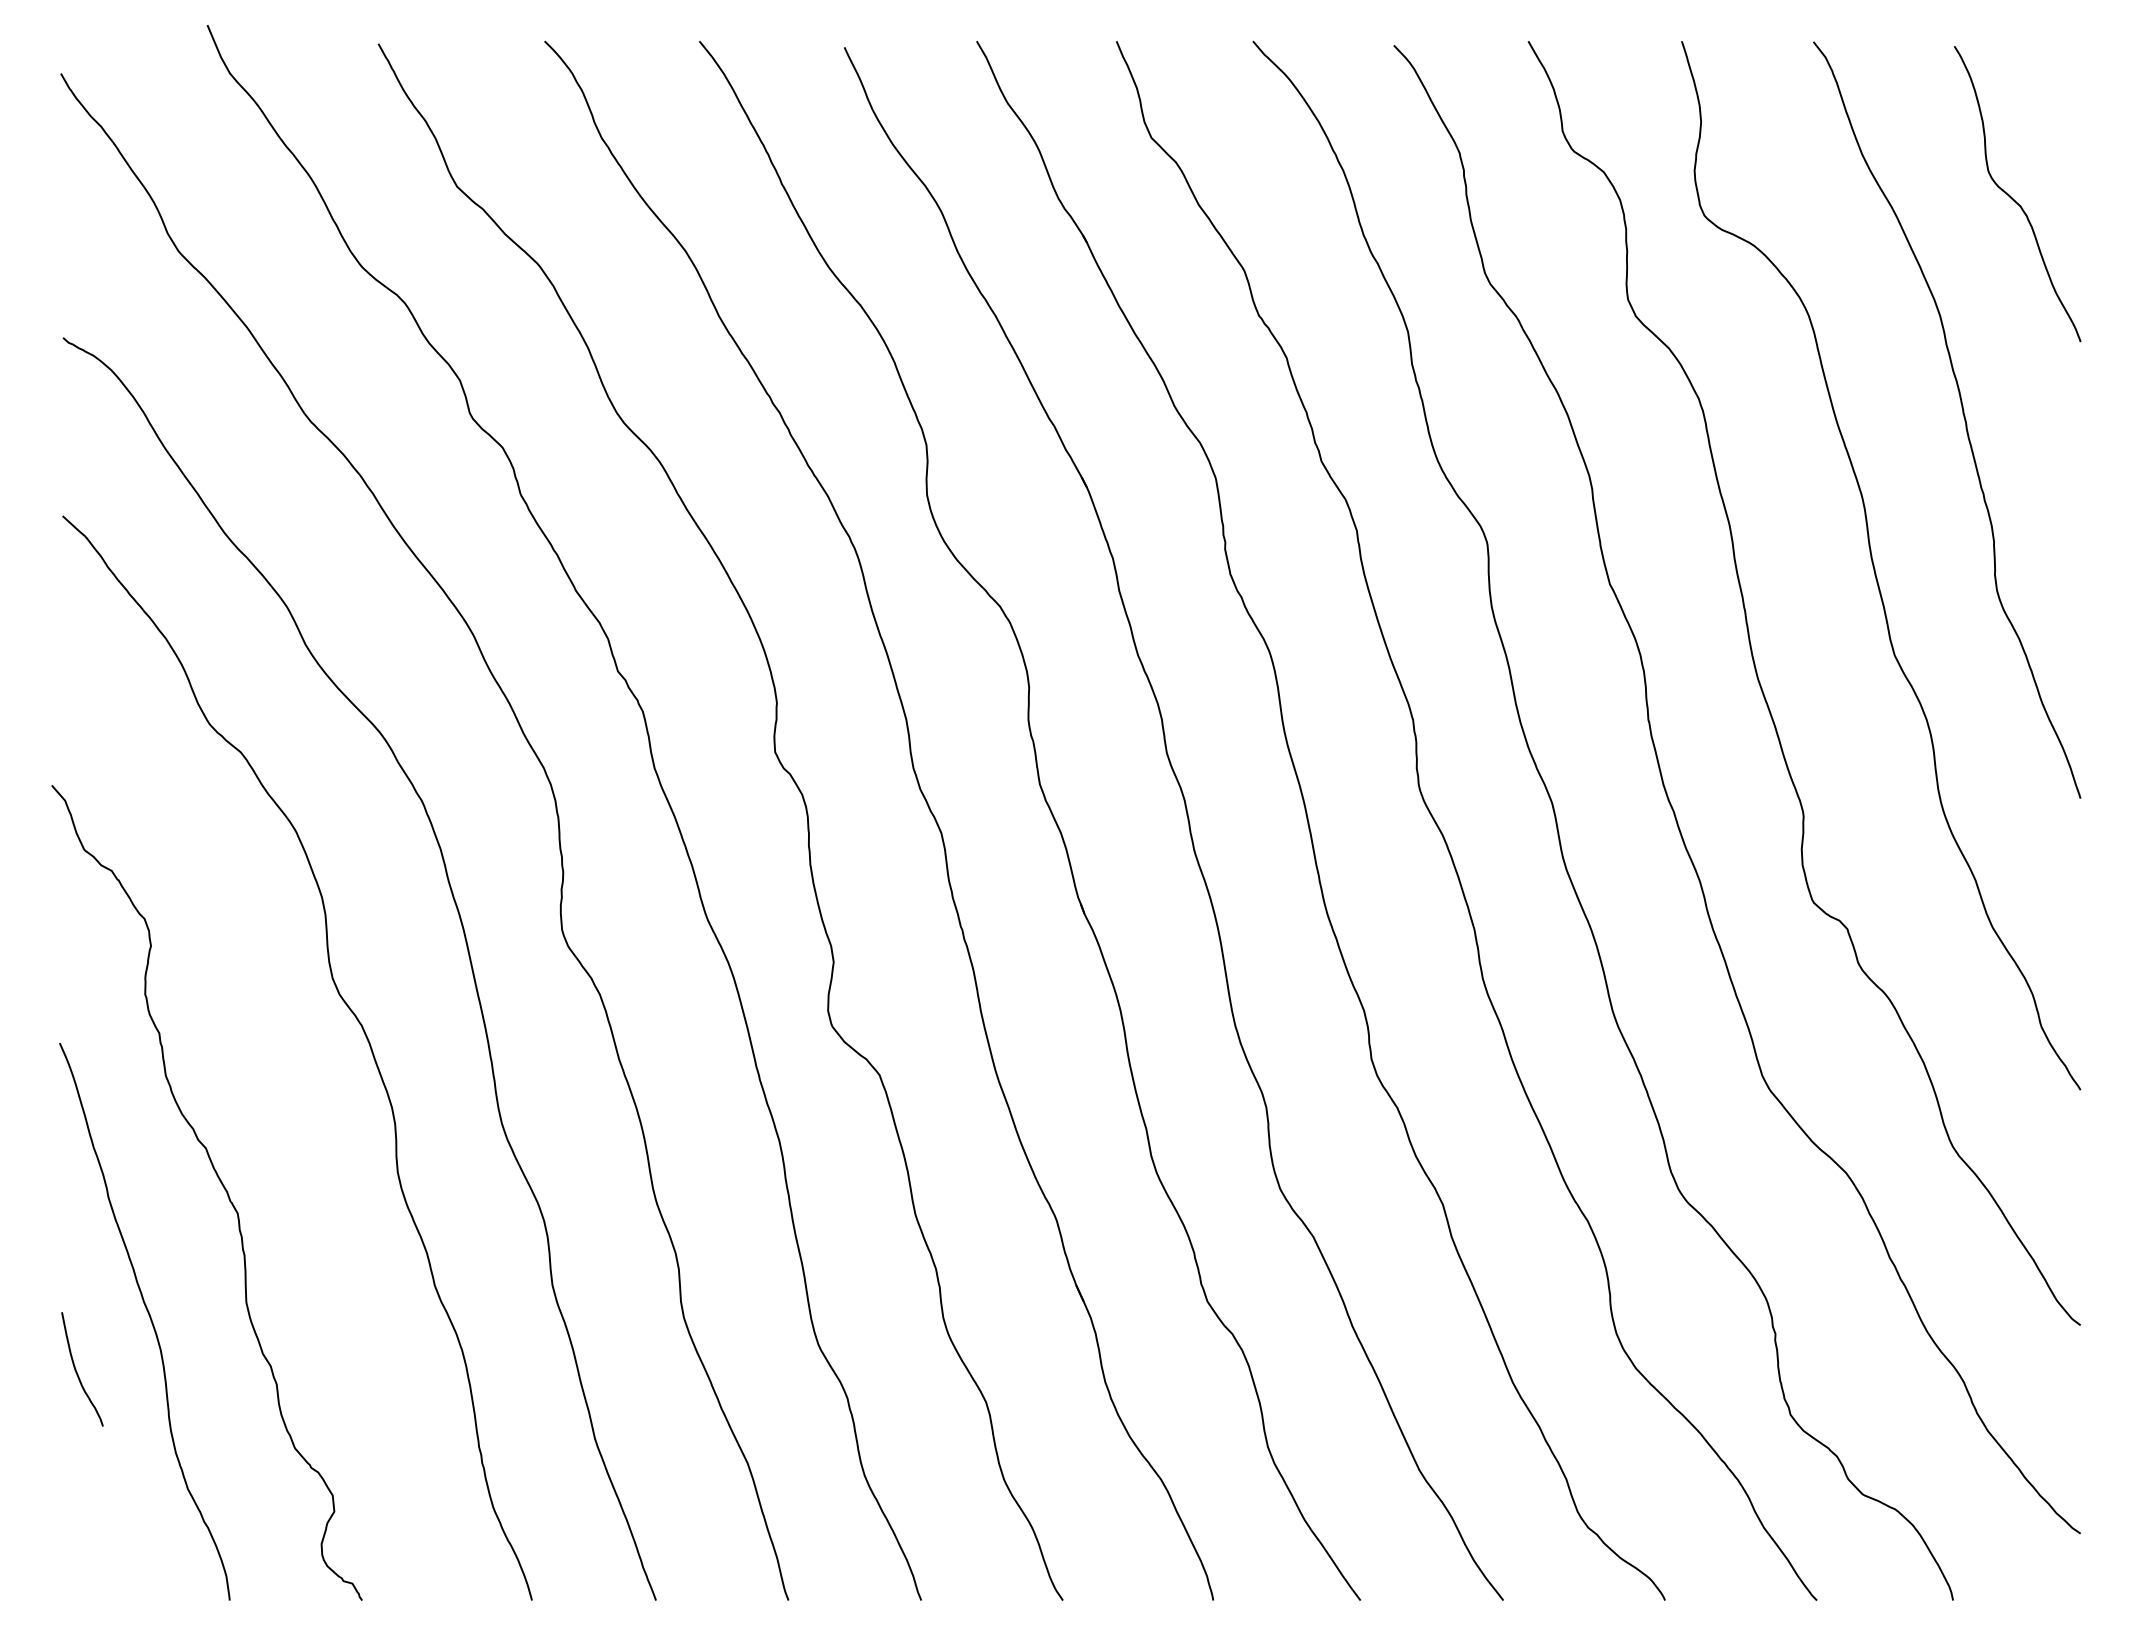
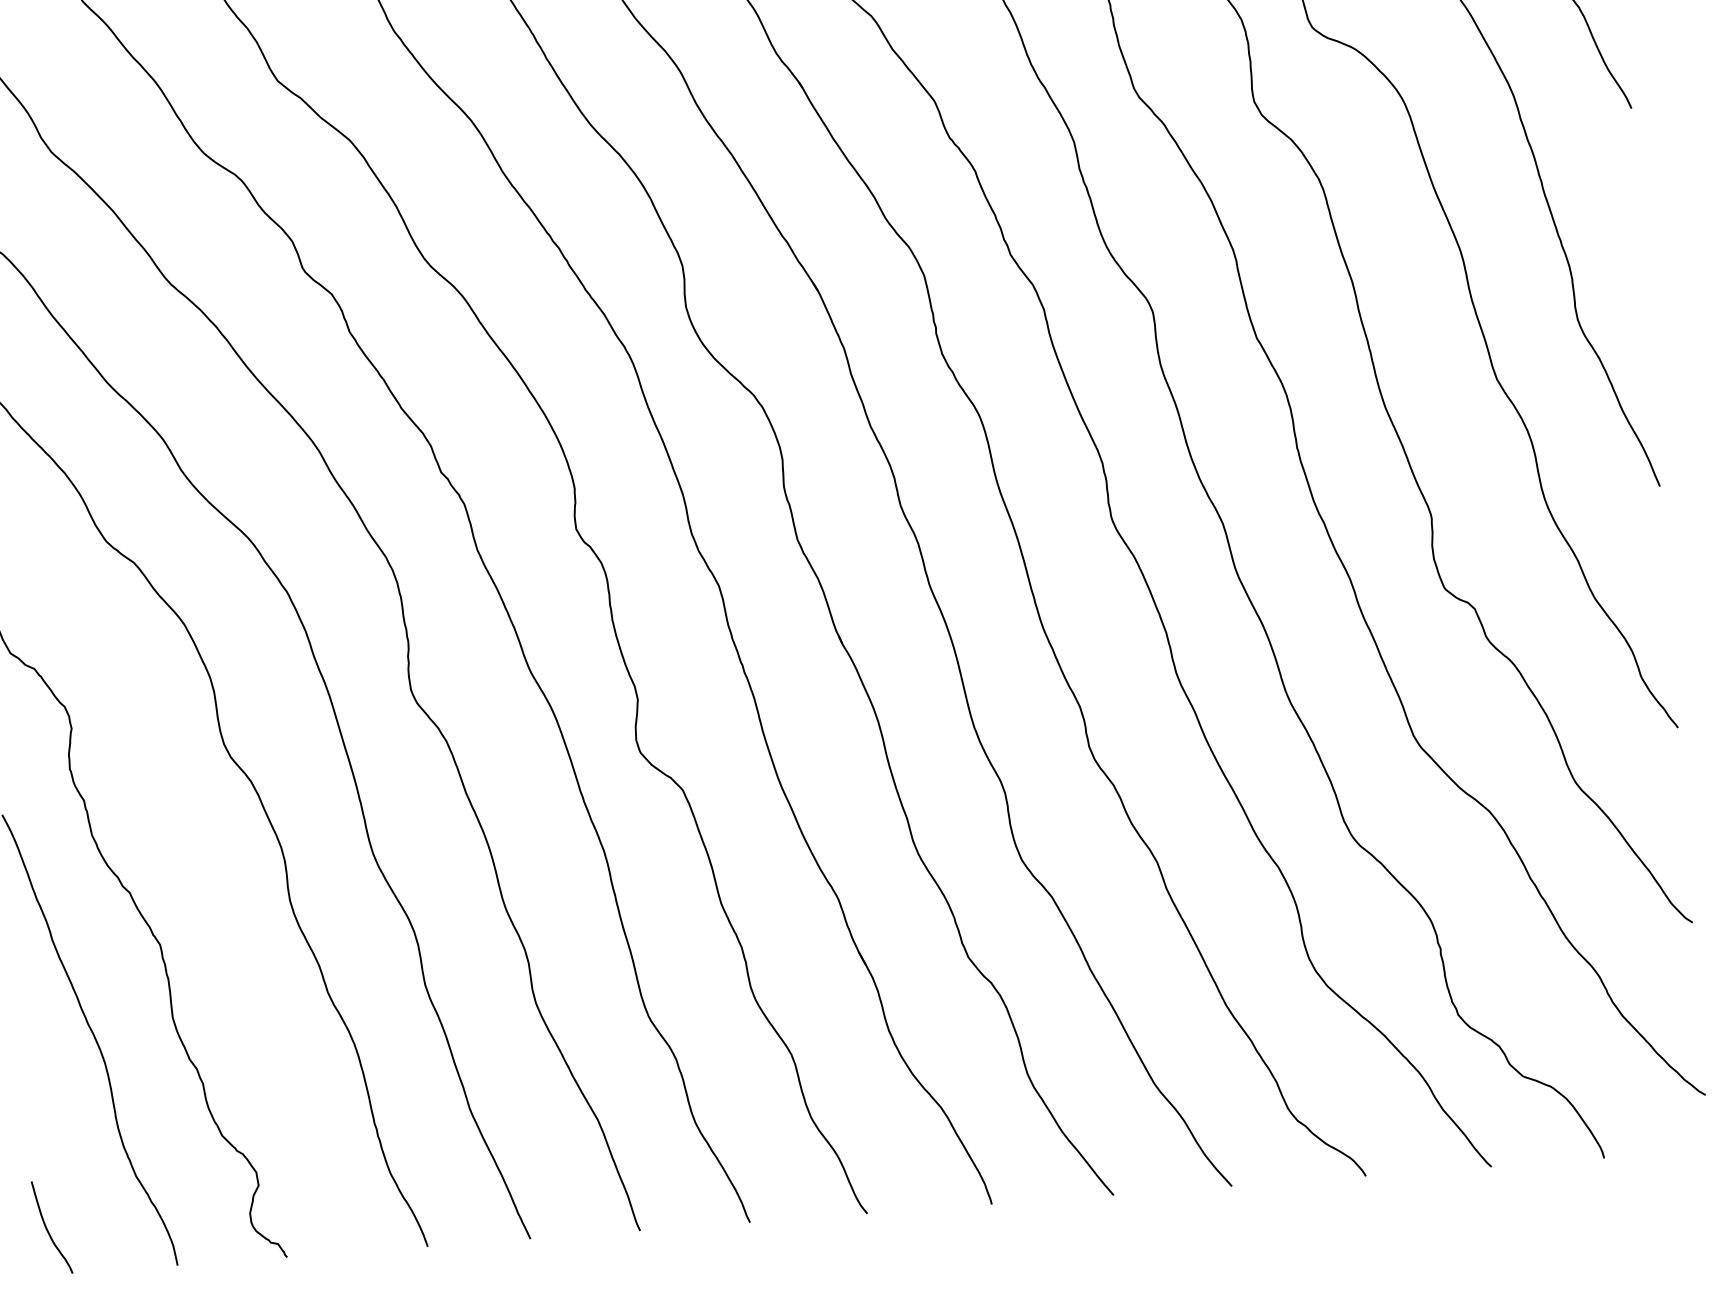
curve: (77, 1371) -> (48, 1229), moved

